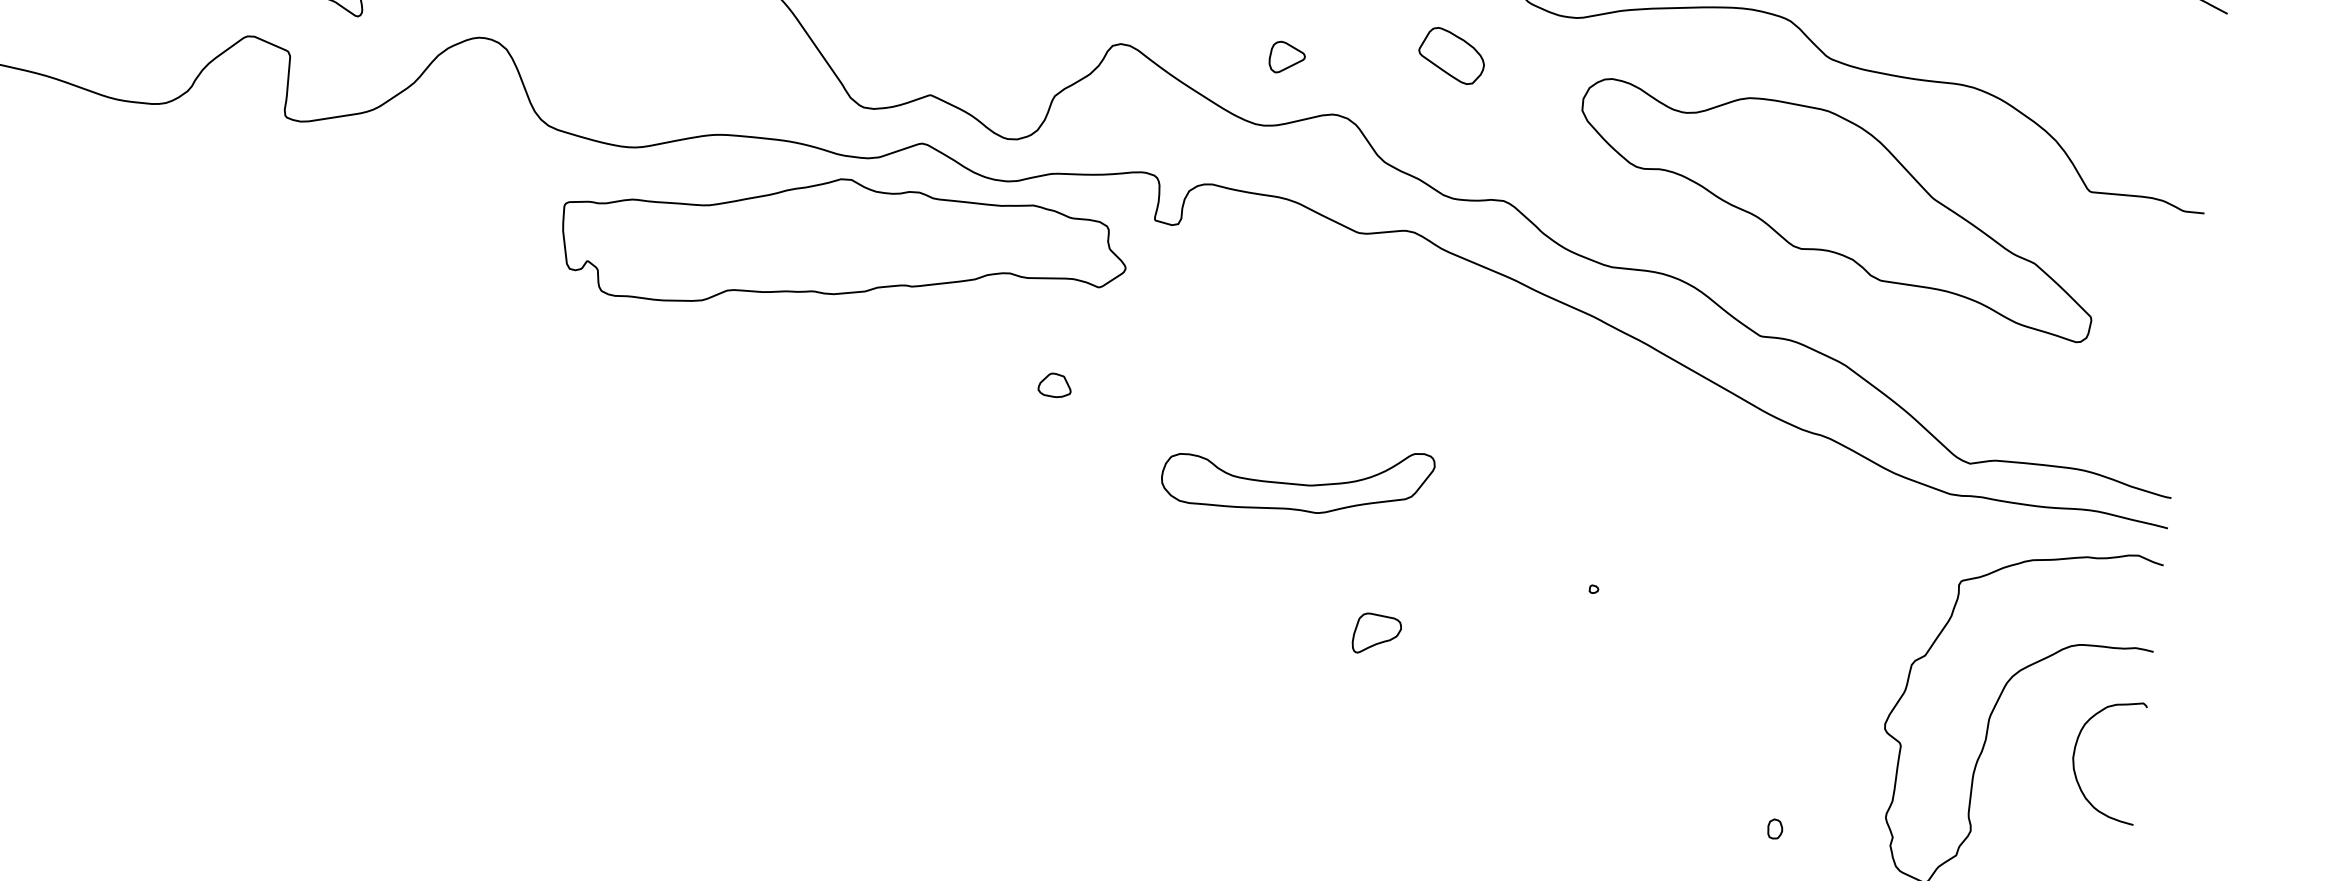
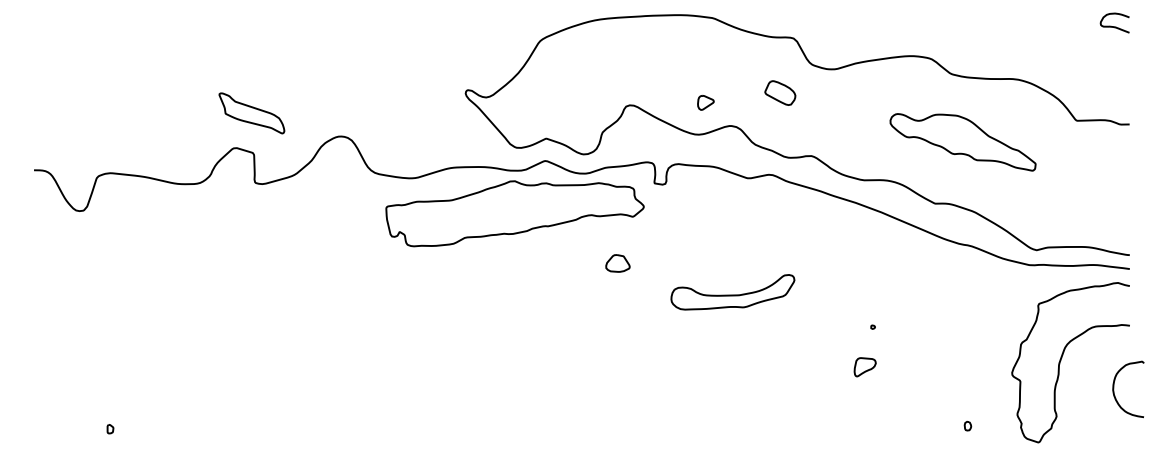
part: (1835, 210) -> (962, 142), size x0.6
part: (1055, 385) -> (618, 263), size x1.6
part: (1375, 634) -> (864, 367), moved
curve: (2076, 757) -> (1114, 389), moved

